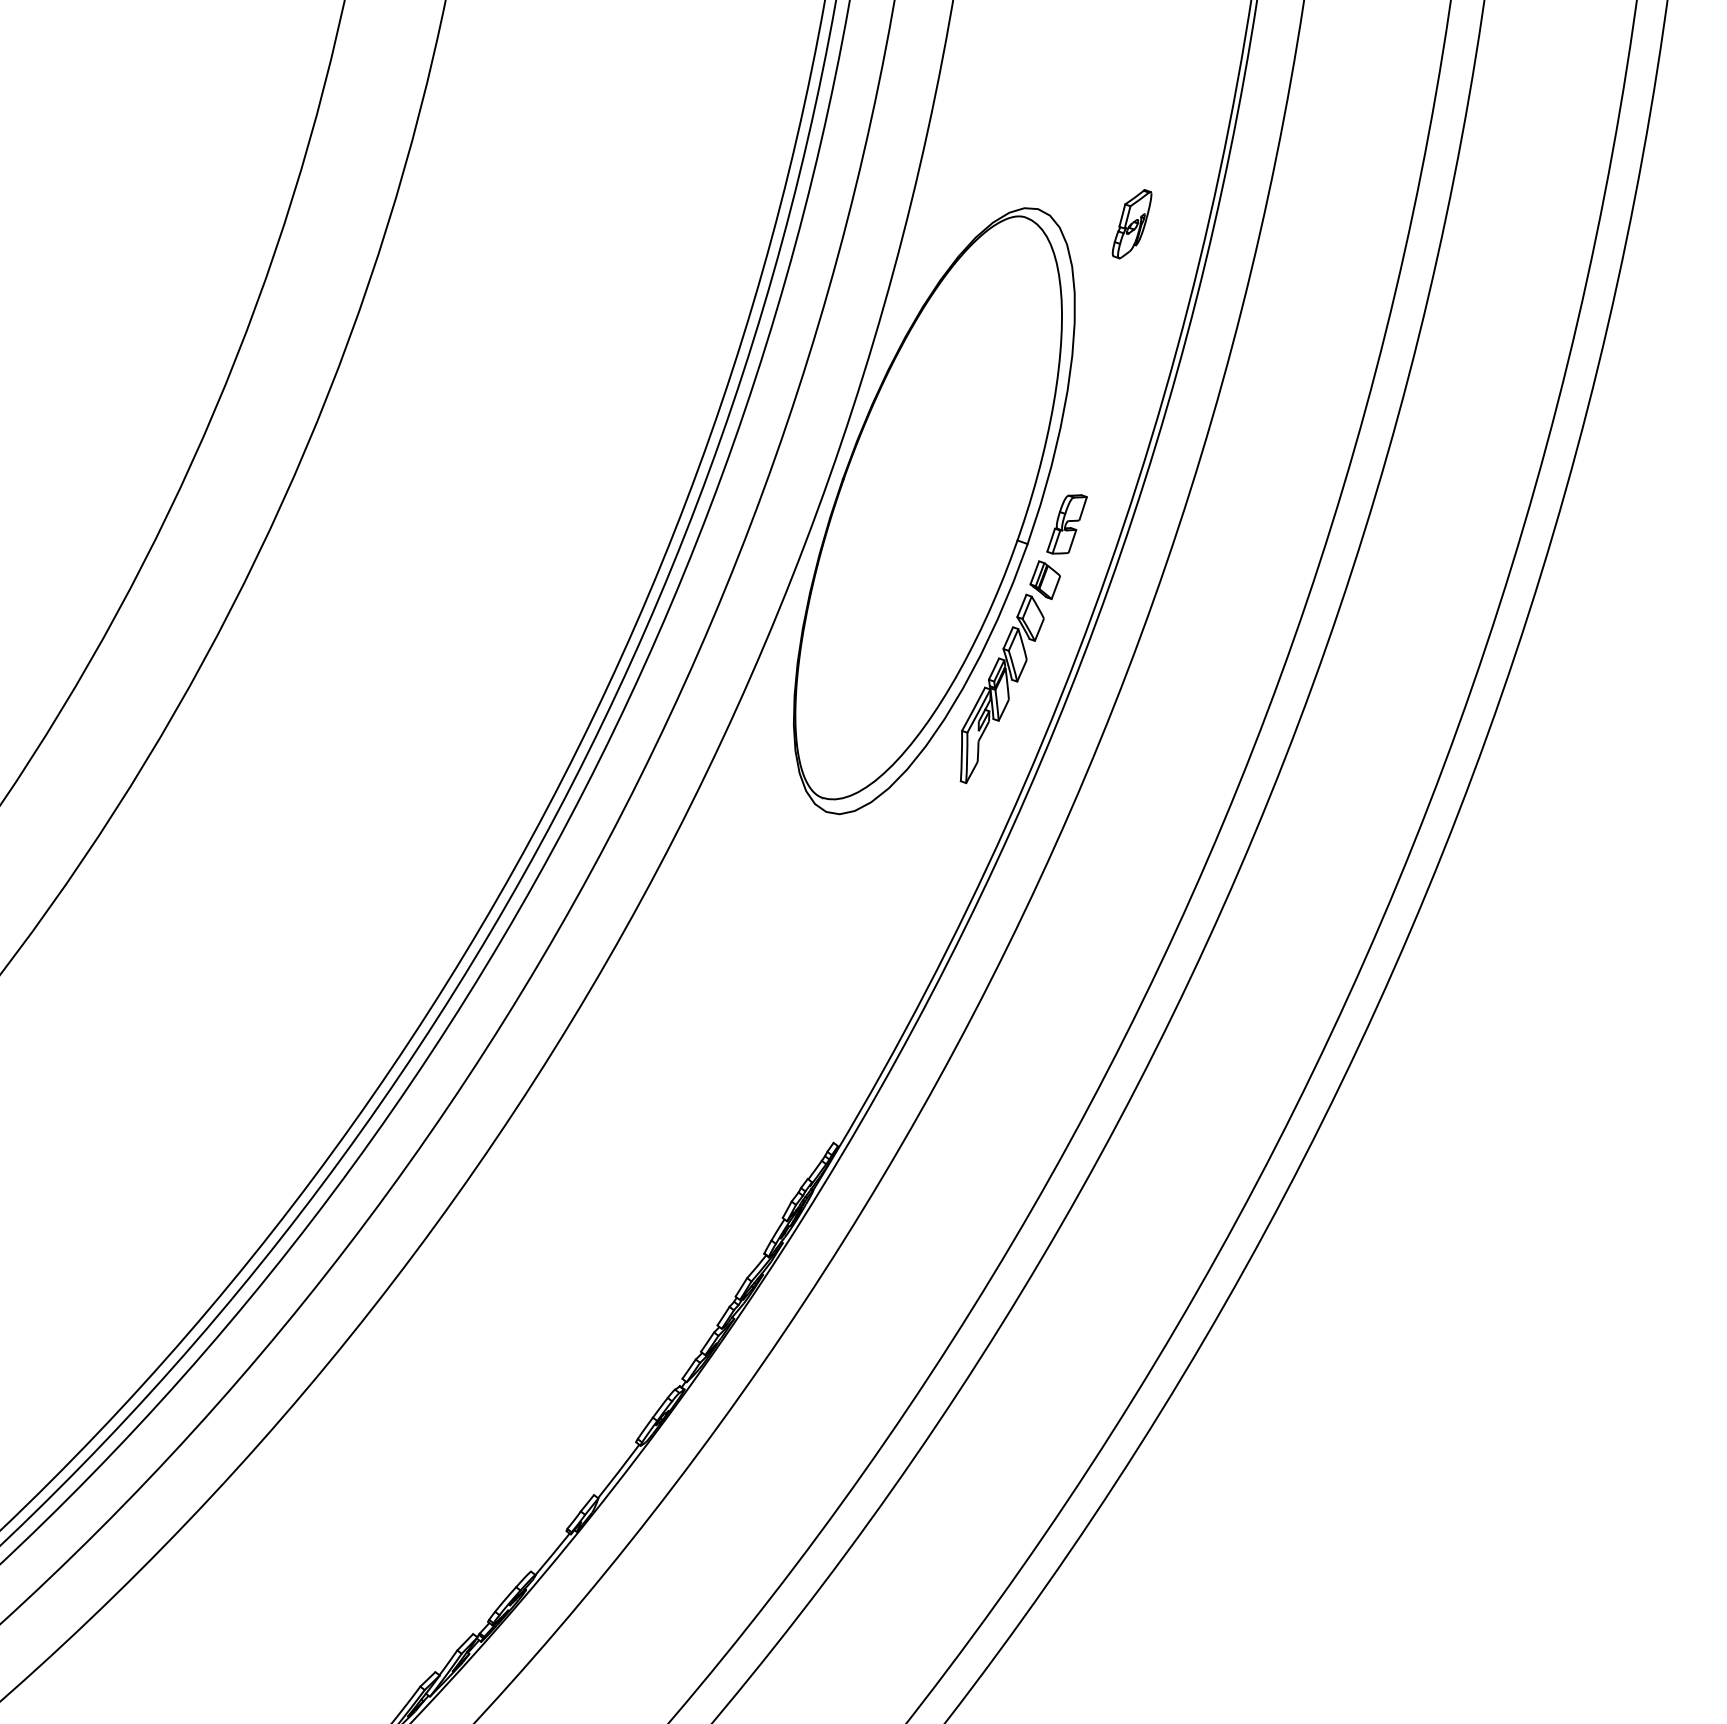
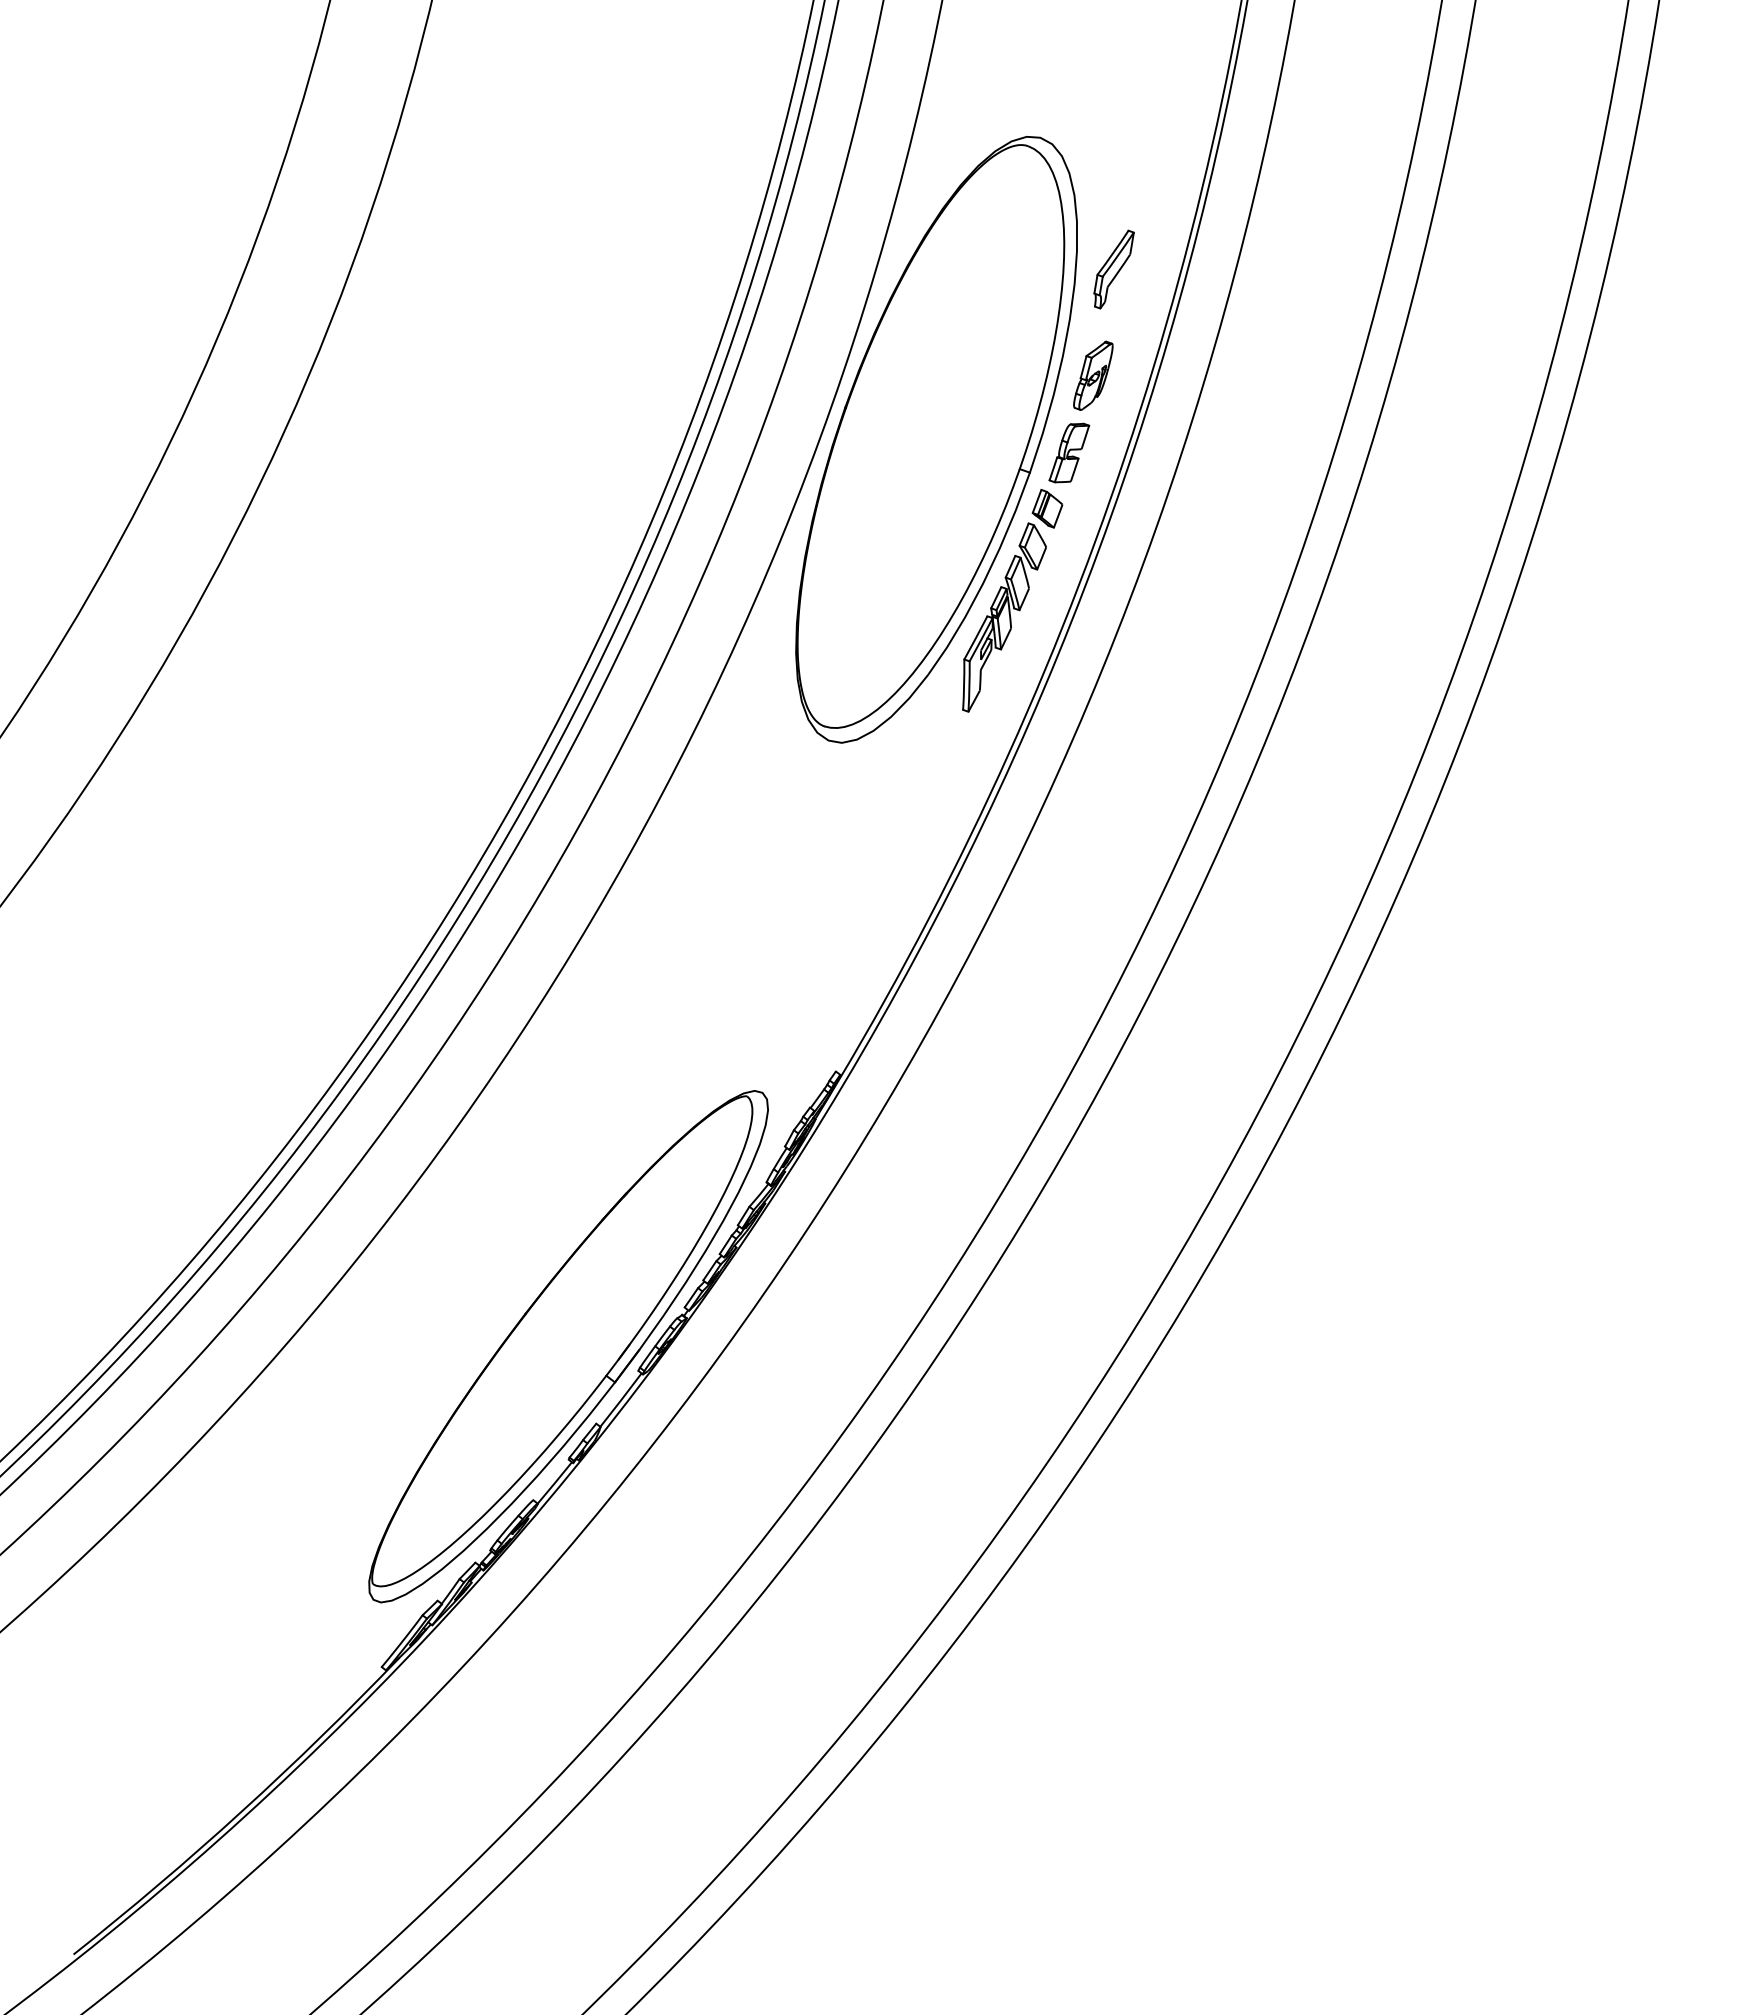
part: (1132, 223) -> (1093, 375), moved
part: (1111, 340) -> (1113, 269), added
part: (566, 1417) -> (568, 1346), added

